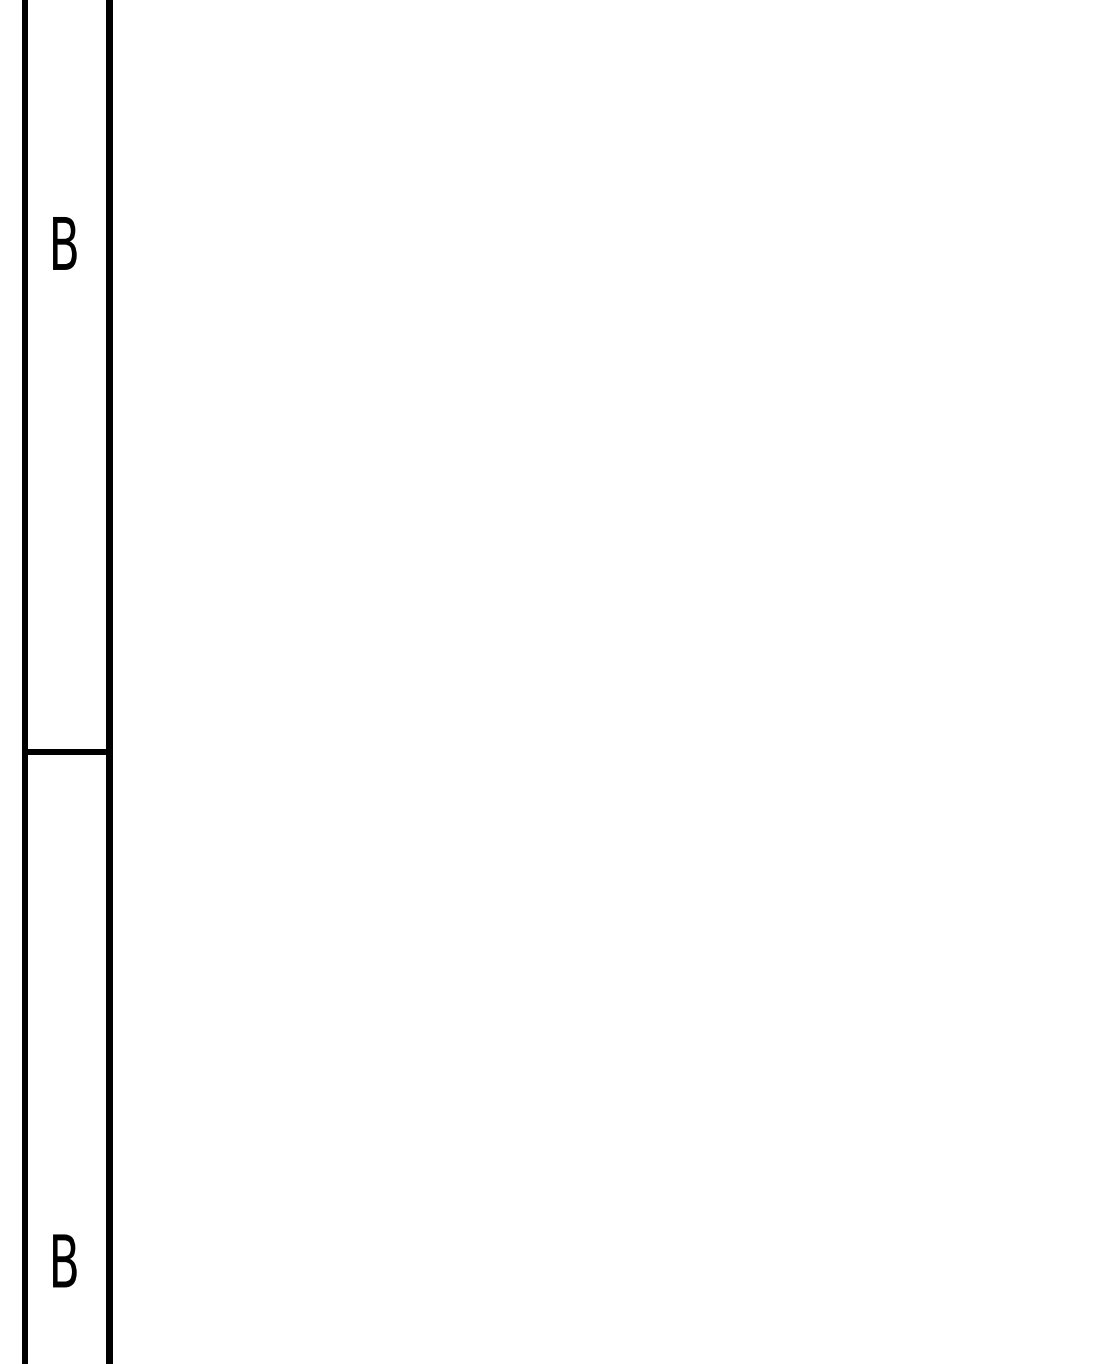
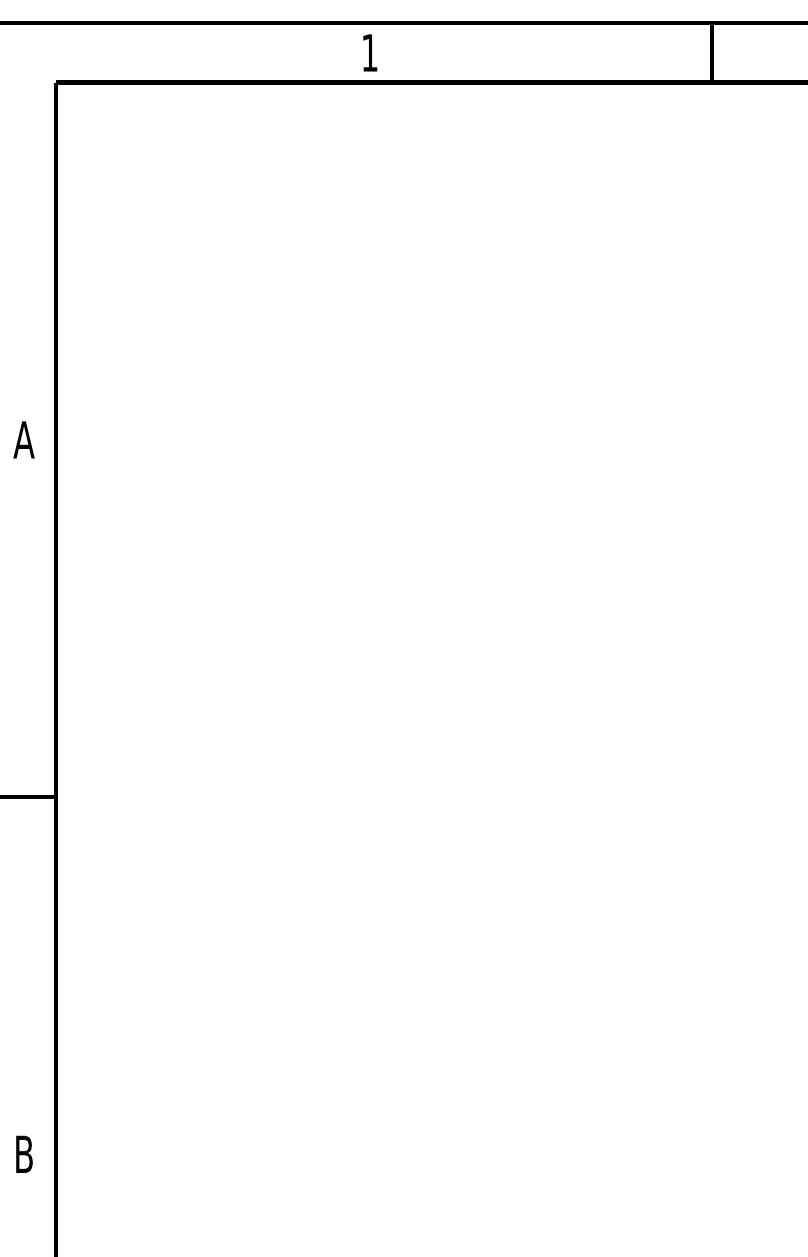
text: (63, 242) -> (23, 439), B -> A

